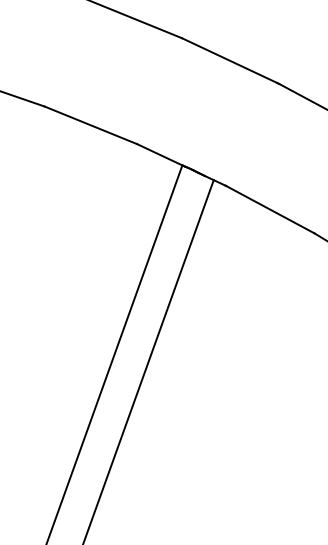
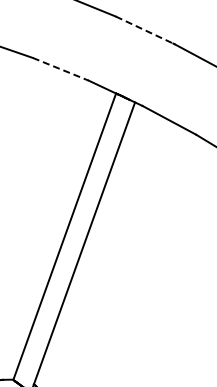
line: (229, 61) -> (144, 30), solid -> dashed
line: (92, 125) -> (61, 69), solid -> dashed

